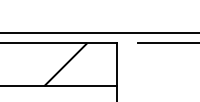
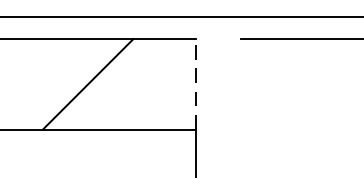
line: (116, 64) -> (195, 83), solid -> dashed

